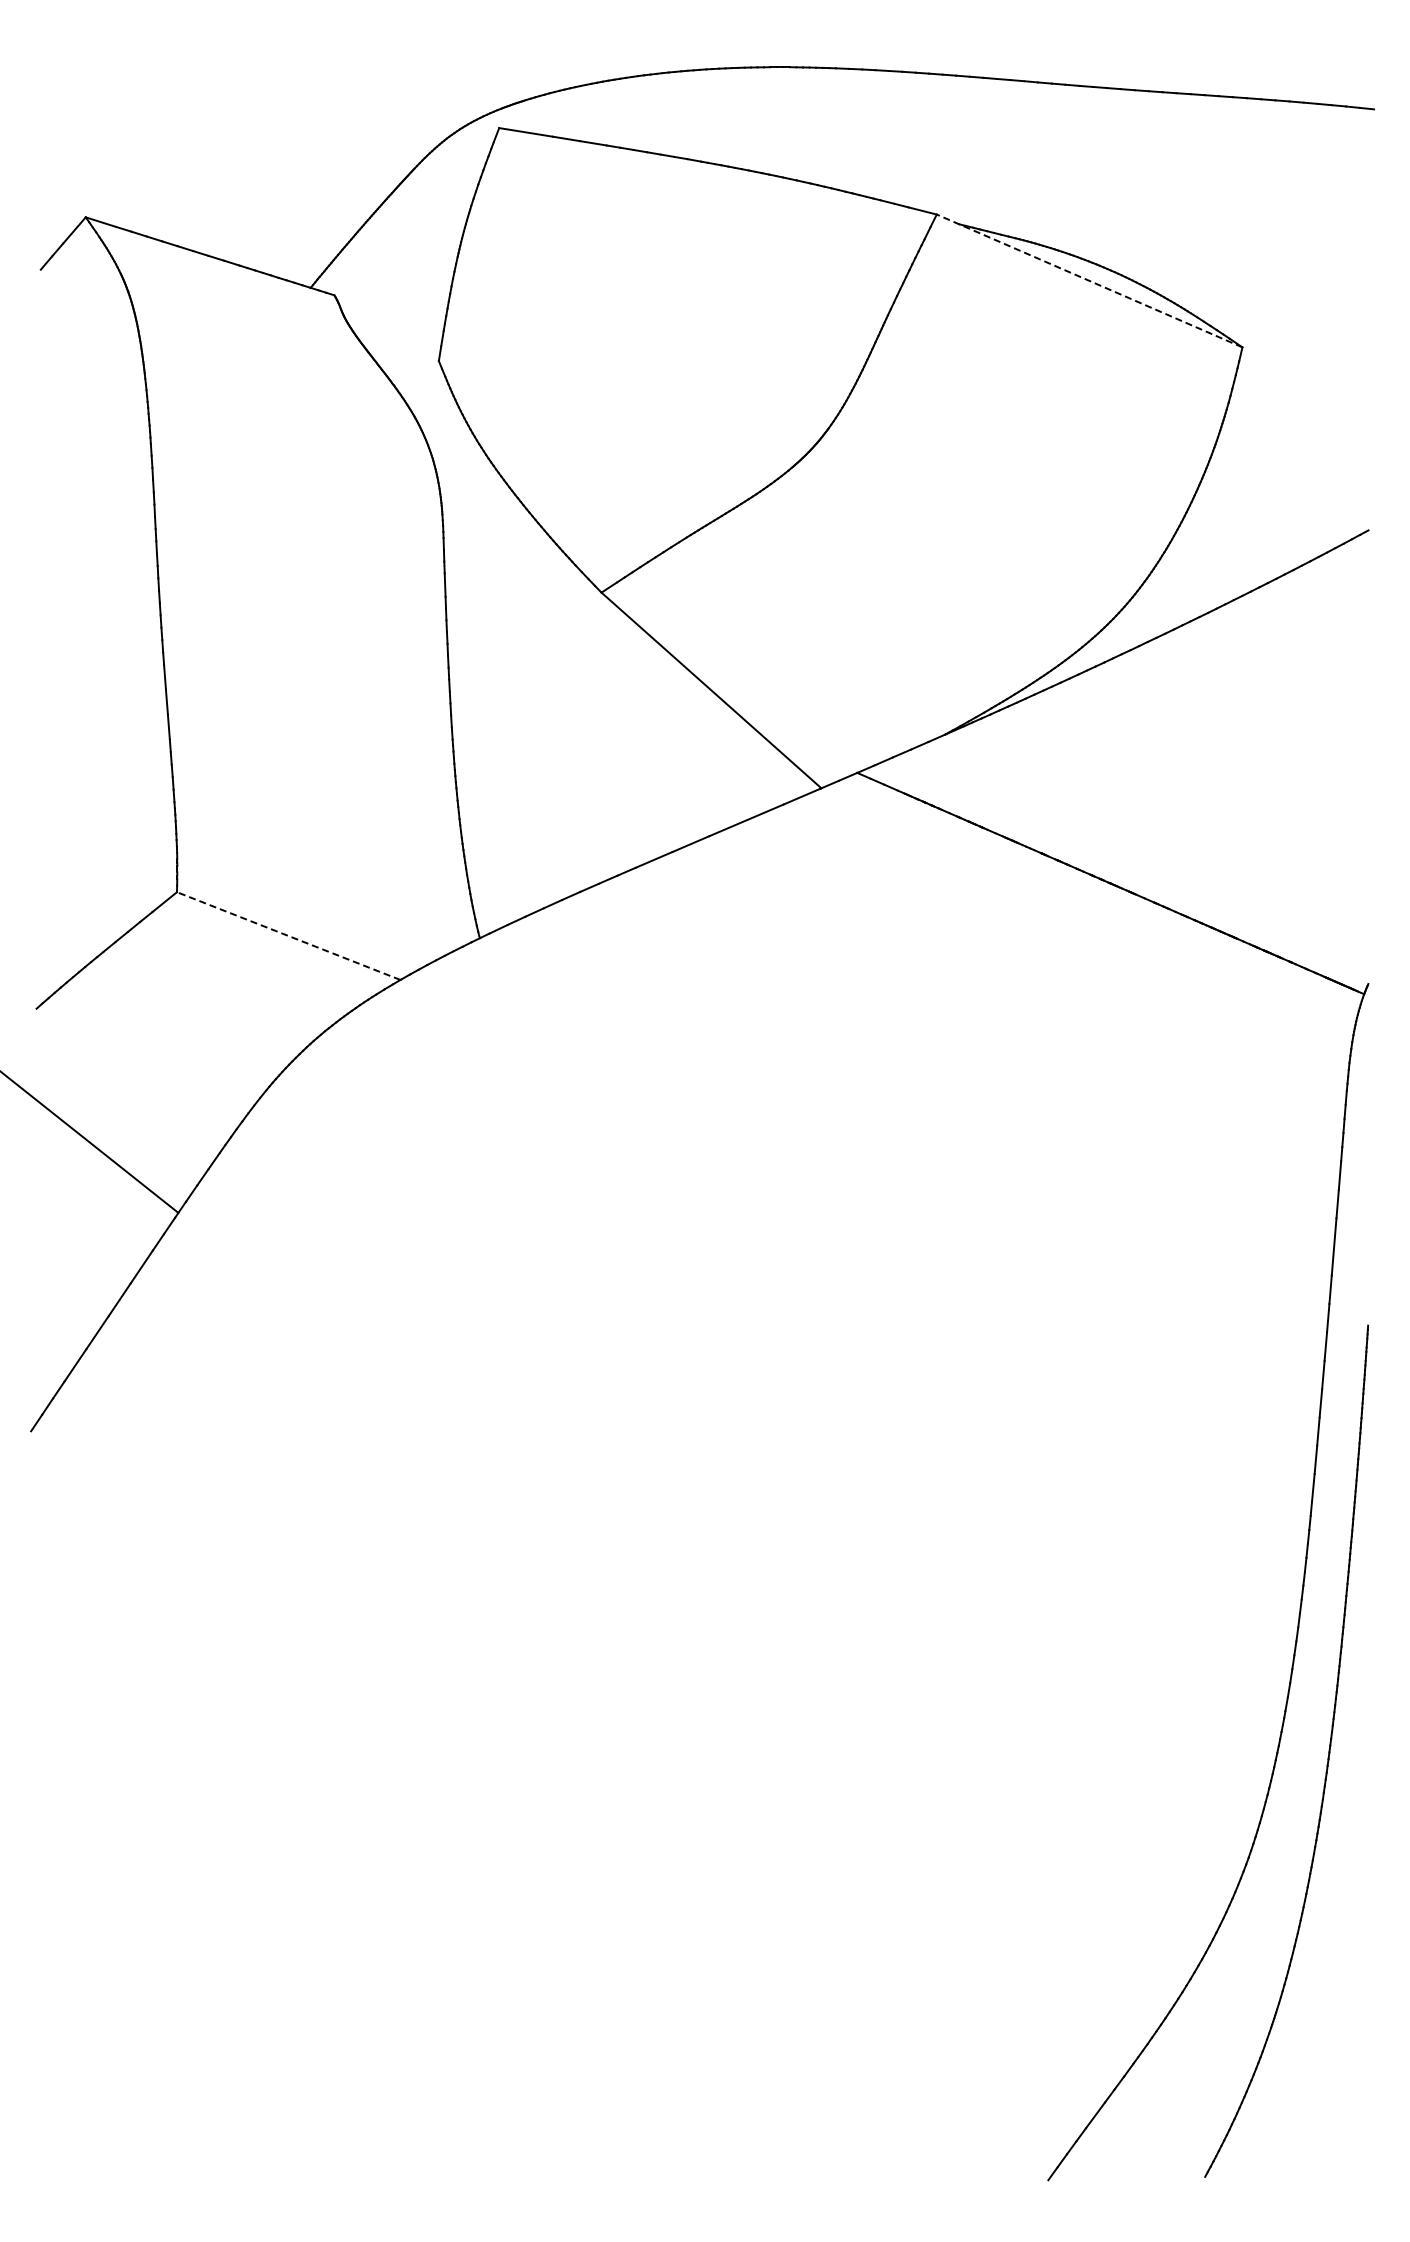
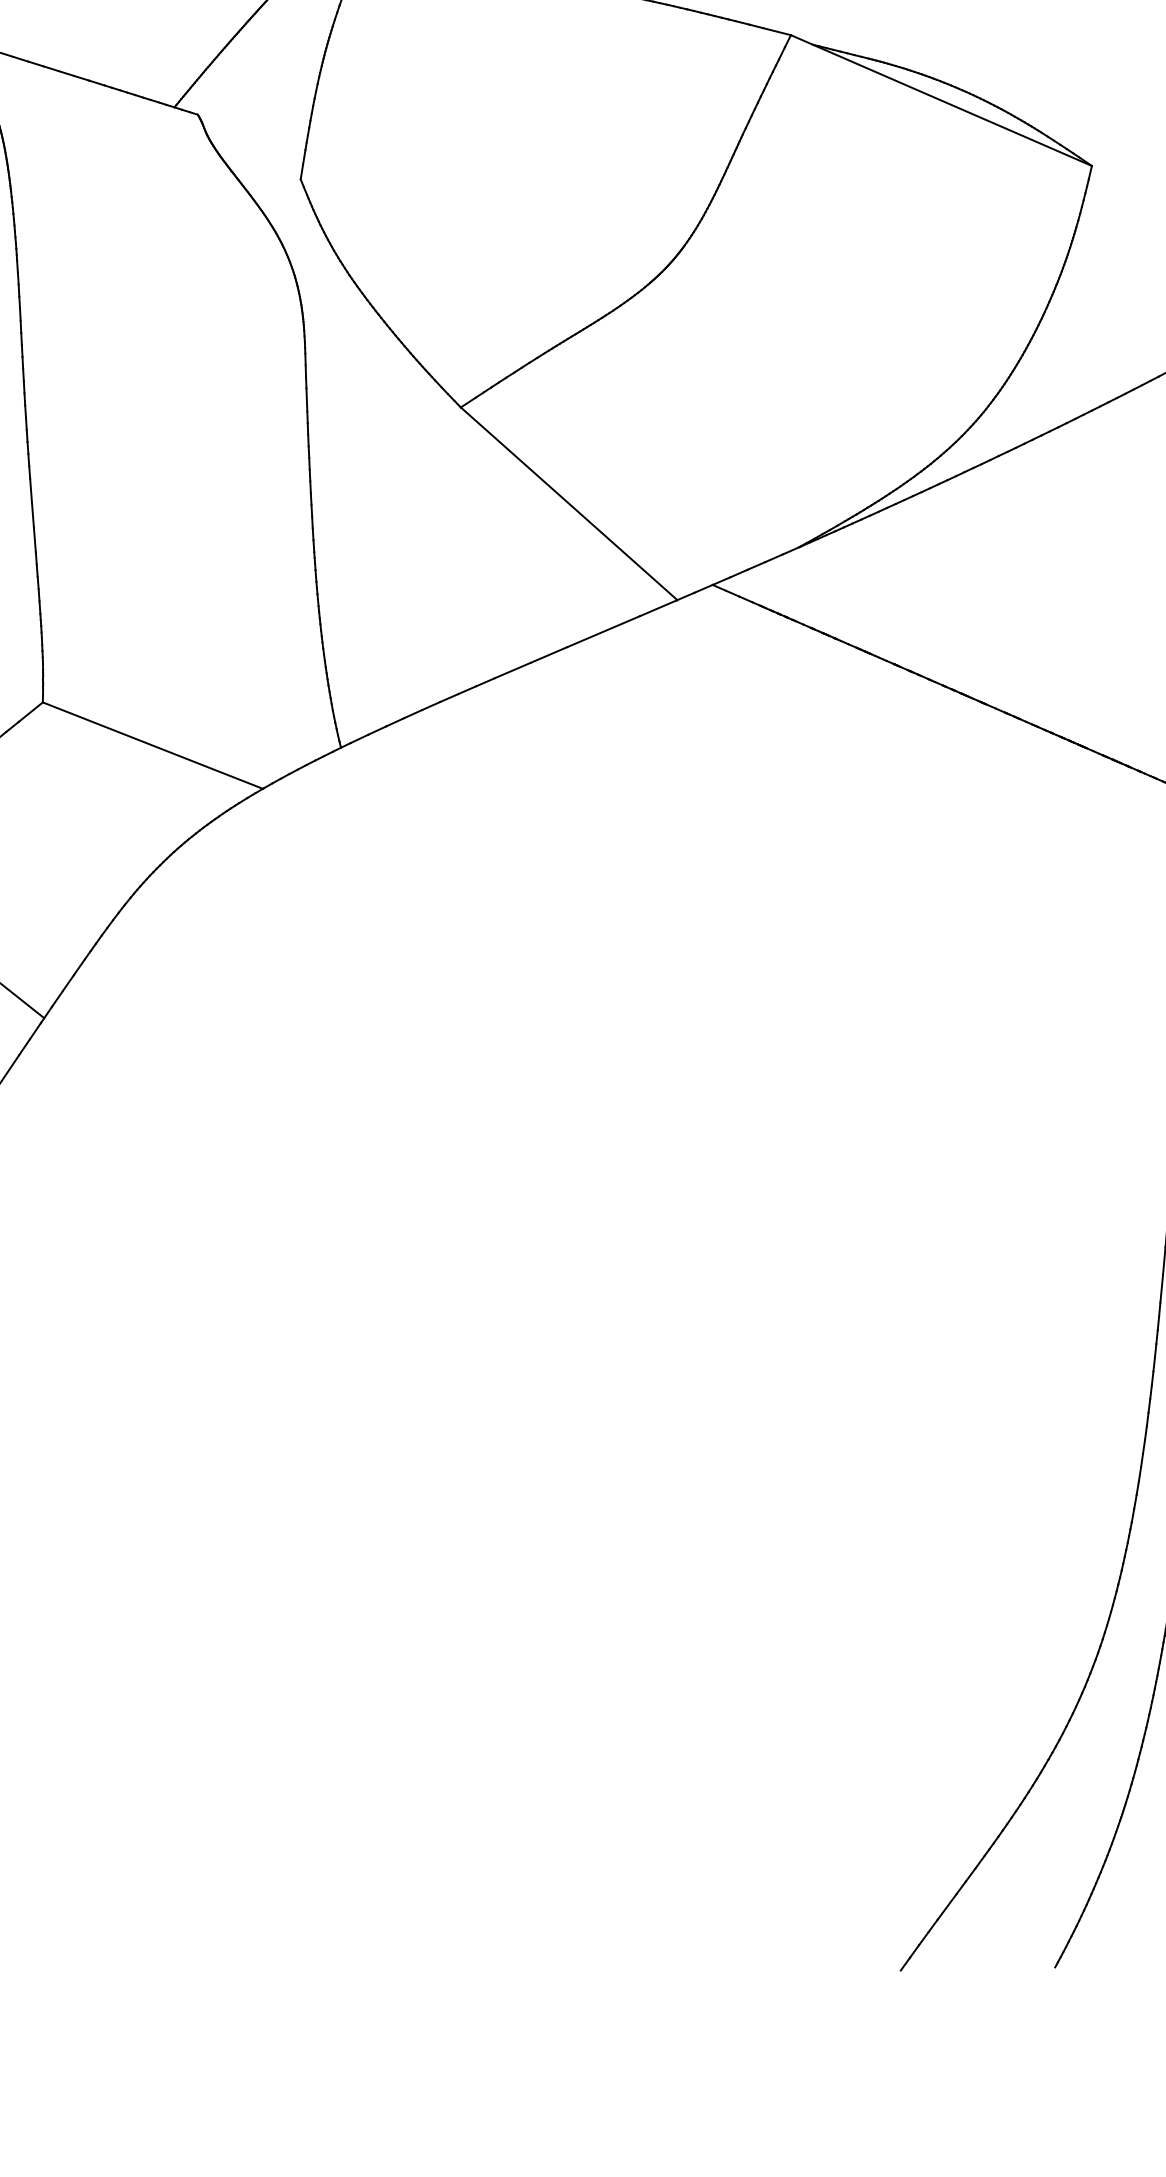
line: (1089, 280) -> (941, 100), dashed -> solid
line: (288, 935) -> (152, 745), dashed -> solid

